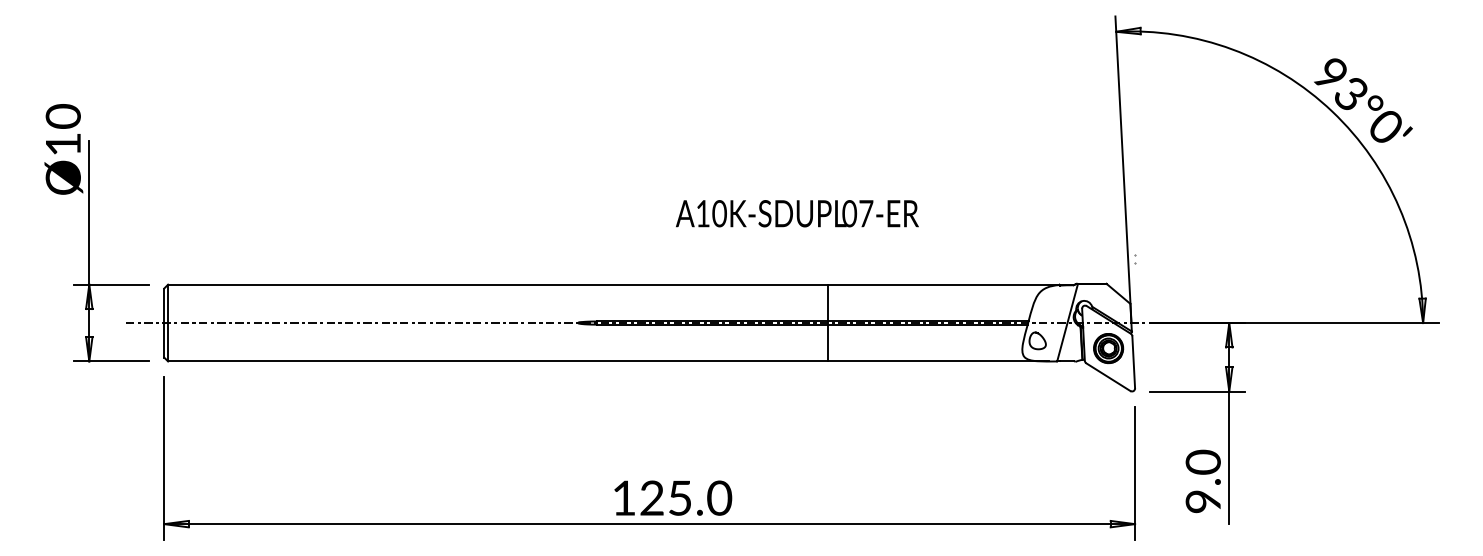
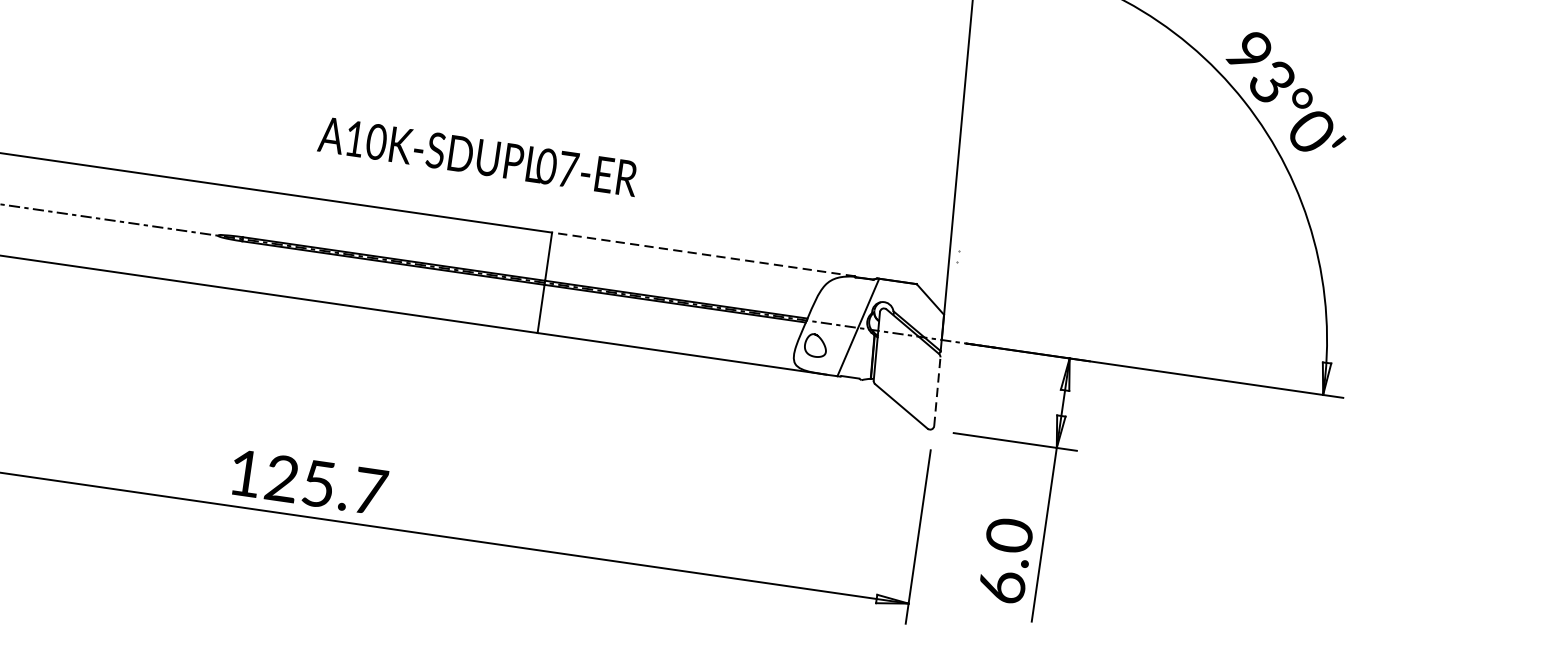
text: (797, 213) -> (478, 156), moved
line: (943, 284) -> (703, 254), solid -> dashed
part: (1108, 348) -> (906, 368), removed
line: (1133, 361) -> (937, 390), solid -> dashed
text: (719, 497) -> (370, 490), 125.0 -> 125.7
text: (1202, 501) -> (1001, 586), 9.0 -> 6.0

